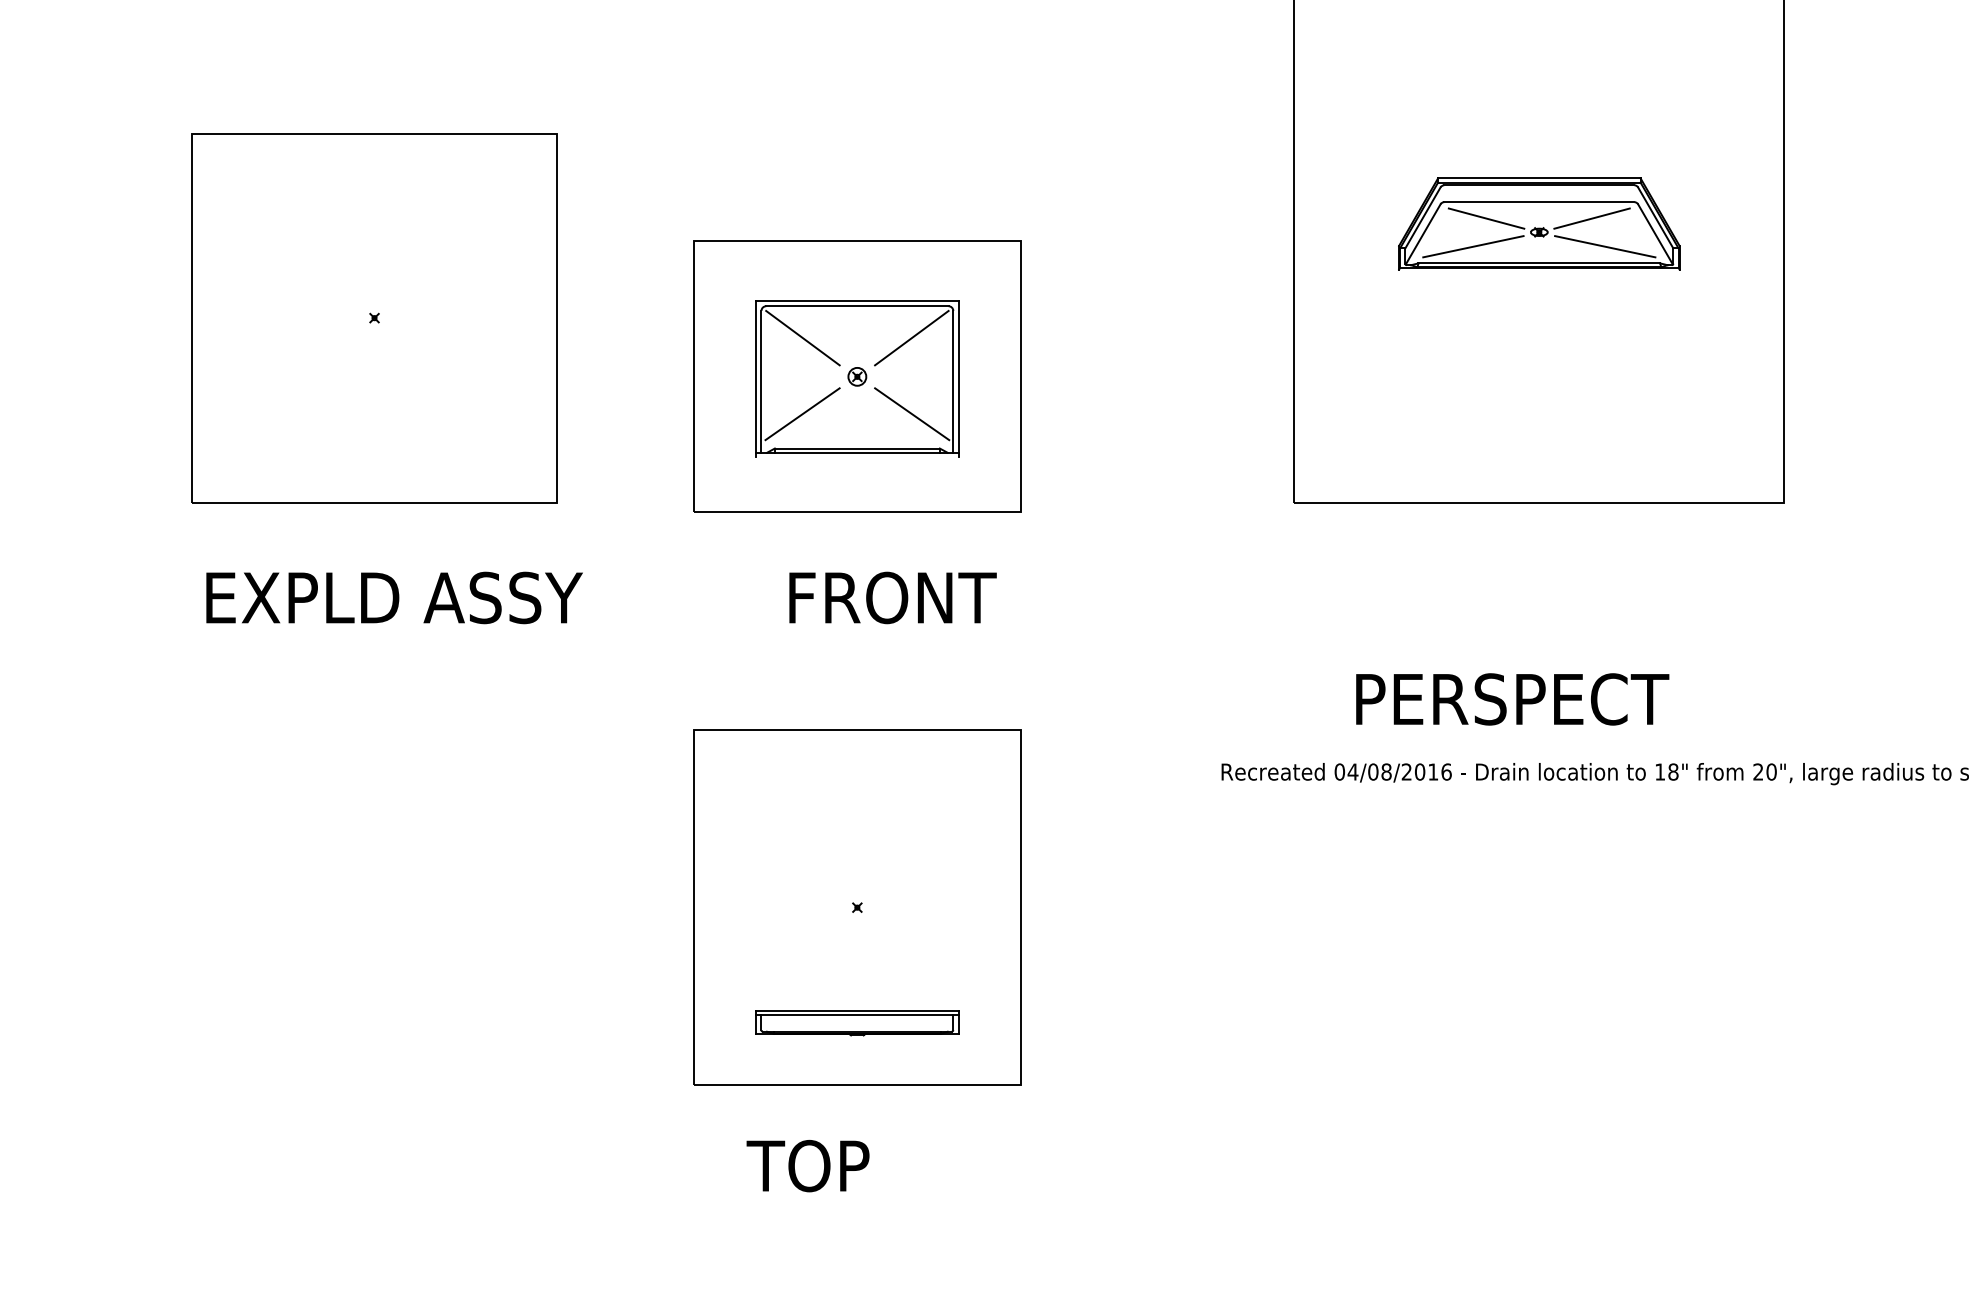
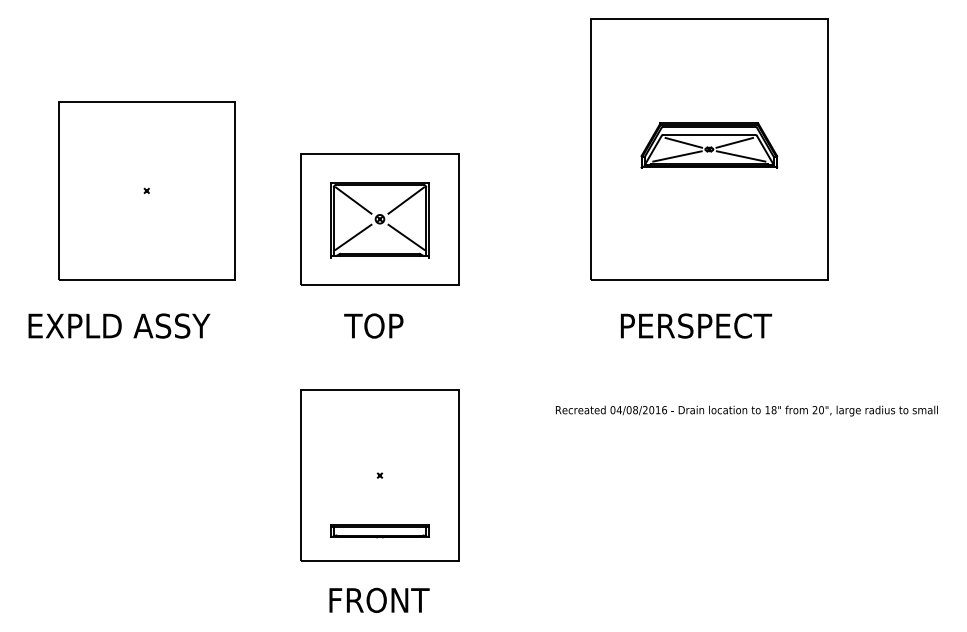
text: (394, 596) -> (119, 325), moved
text: (889, 596) -> (395, 325), FRONT -> TOP
text: (1512, 698) -> (696, 325), moved
text: (852, 1166) -> (377, 600), TOP -> FRONT

